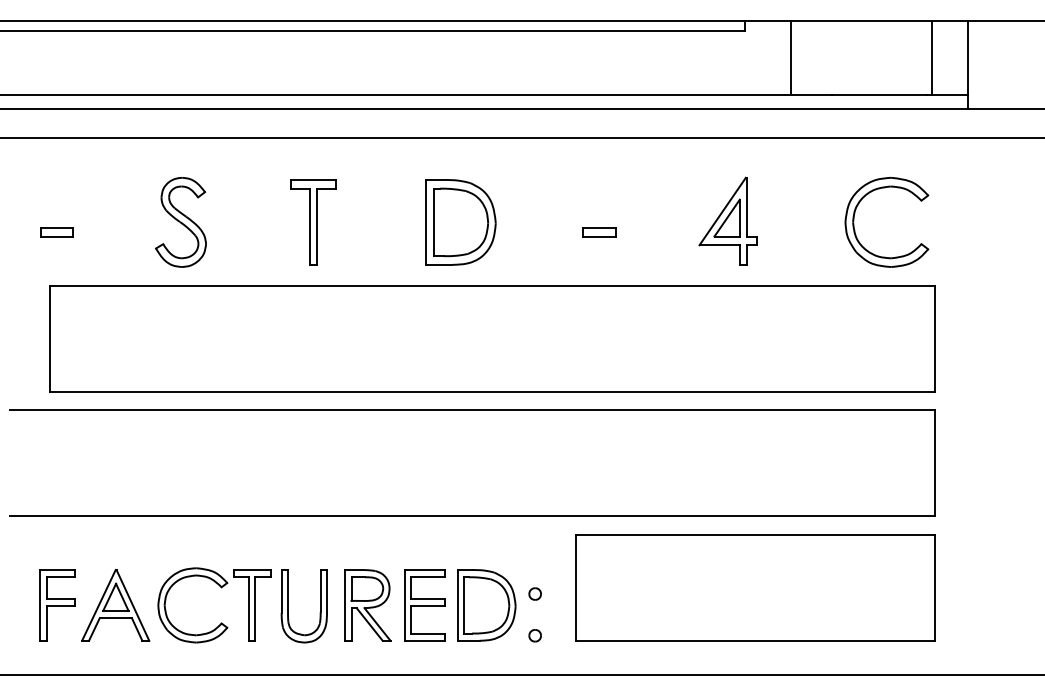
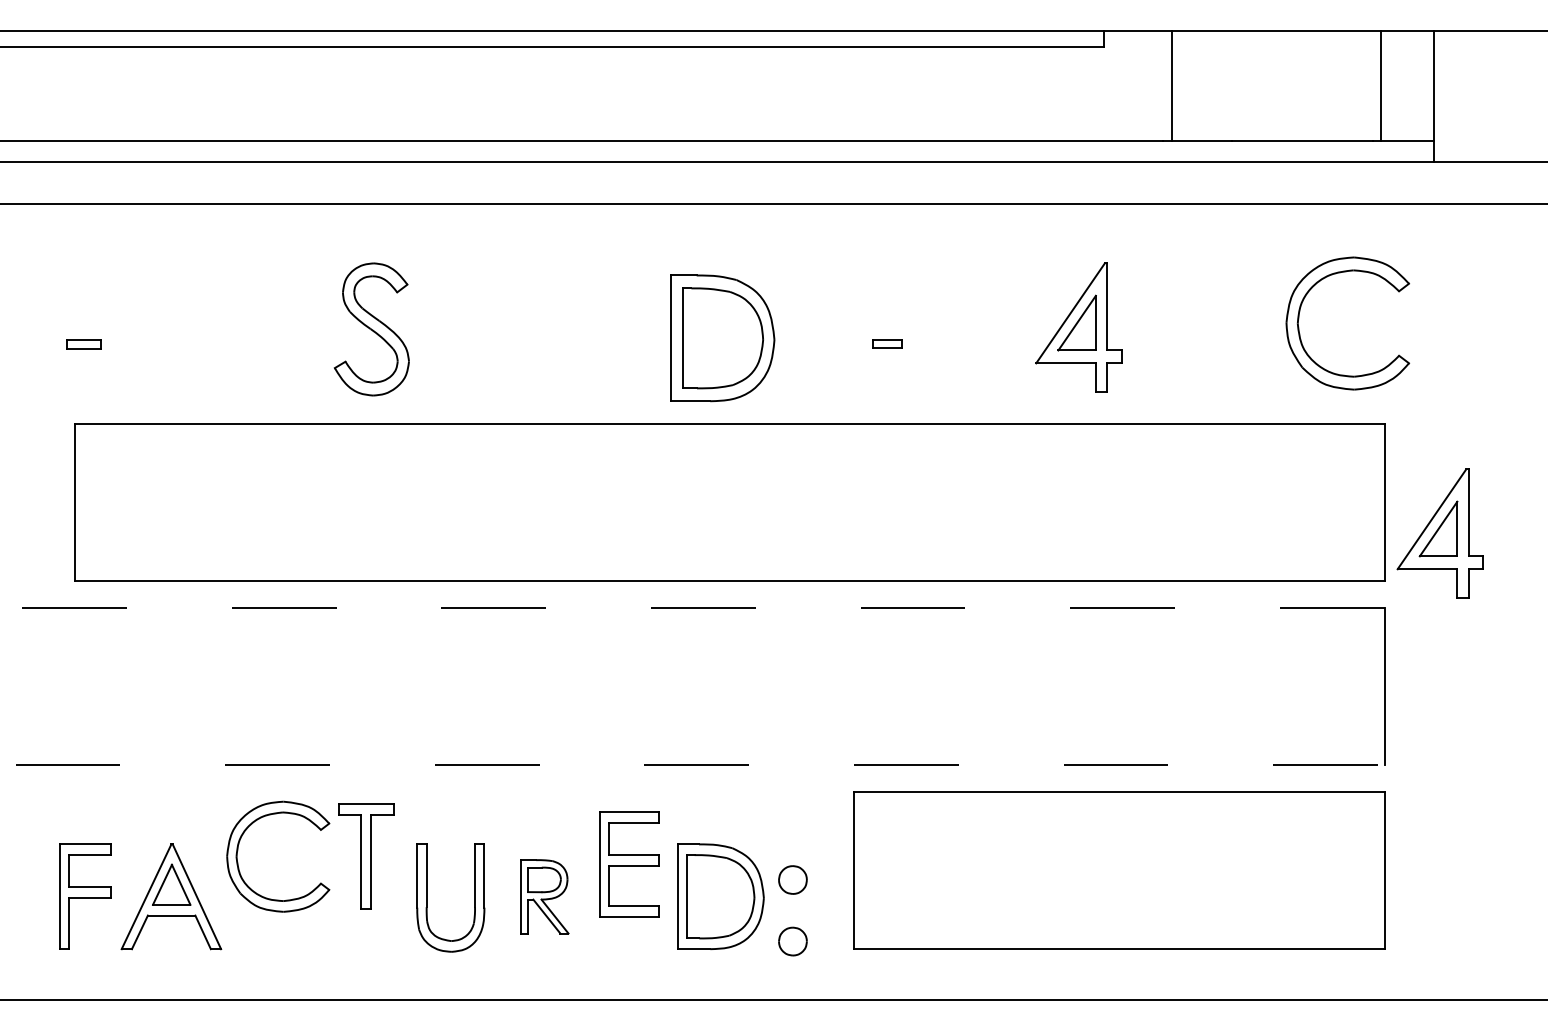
part: (180, 221) -> (371, 328), moved
part: (854, 221) -> (1299, 322), moved
part: (313, 222) -> (464, 329), removed
part: (460, 222) -> (722, 338), moved
part: (56, 232) -> (83, 344), size x0.7
part: (599, 232) -> (888, 344), size x0.6
part: (971, 359) -> (1439, 532), added
line: (472, 410) -> (699, 608), solid -> dashed
line: (473, 516) -> (701, 765), solid -> dashed
part: (221, 588) -> (320, 831), moved
part: (534, 593) -> (791, 879), size x1.6
part: (367, 605) -> (544, 896), size x0.7
part: (424, 605) -> (628, 864), moved
part: (534, 635) -> (791, 941), size x1.6

